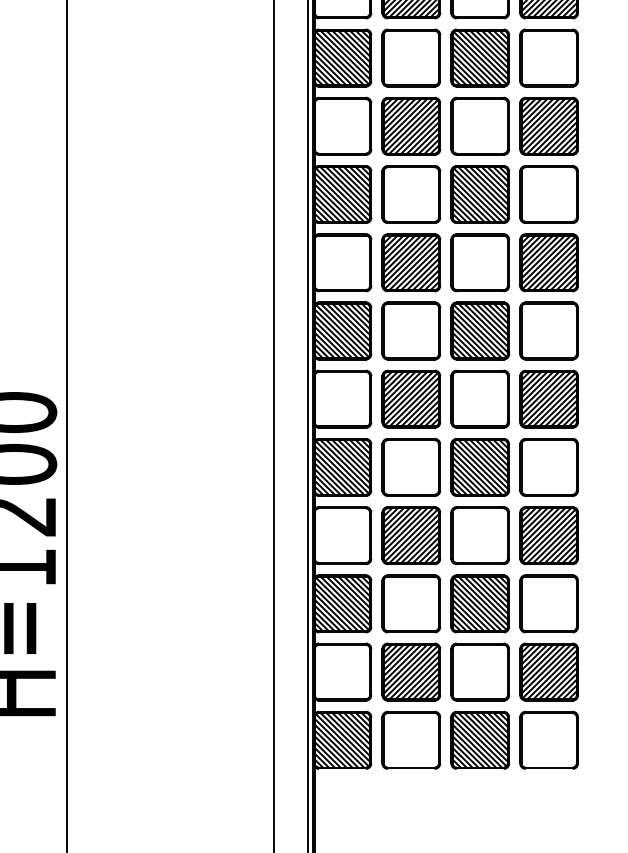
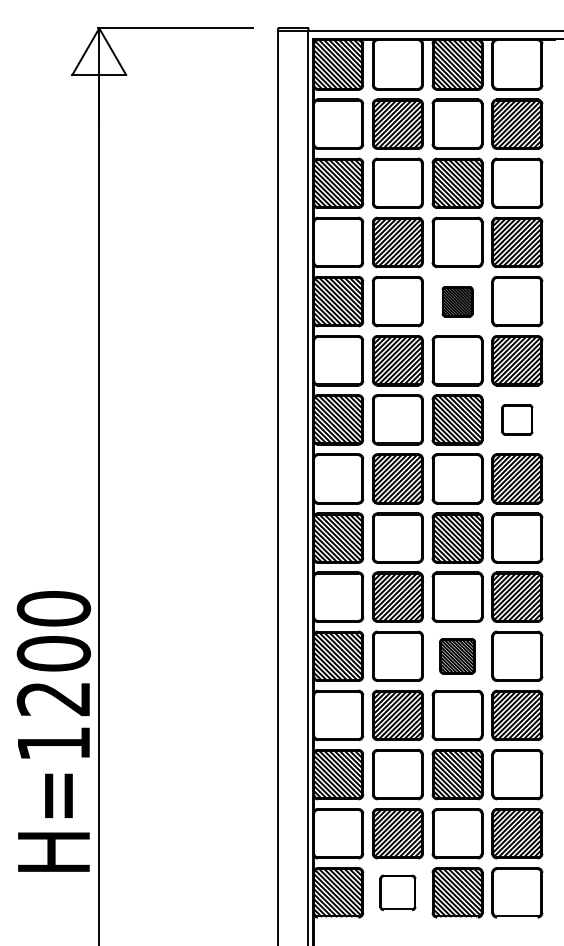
part: (480, 57) -> (457, 301), size x0.6
part: (549, 194) -> (517, 419), size x0.6
part: (480, 466) -> (457, 655), size x0.7
part: (410, 739) -> (397, 892), size x0.7

